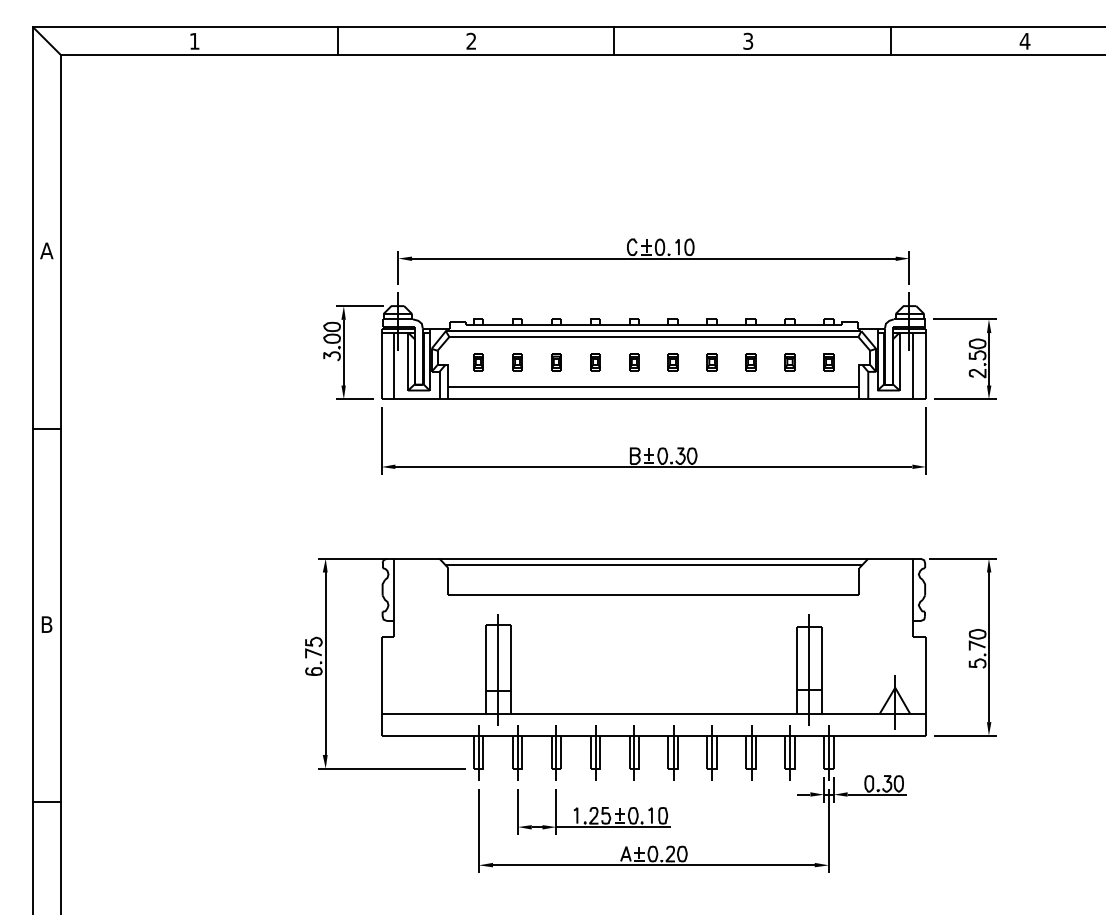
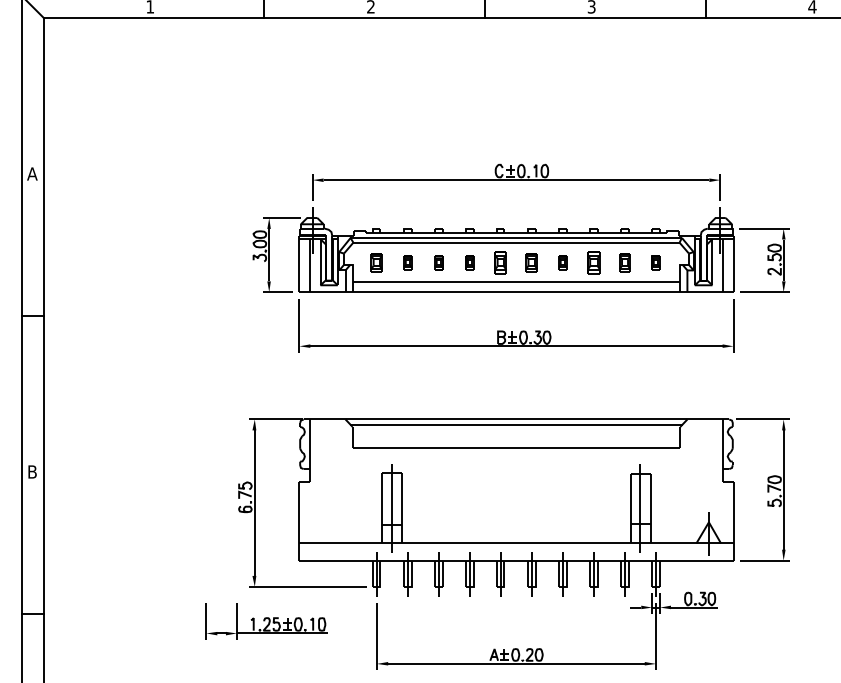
part: (478, 362) -> (376, 262), size x1.4
part: (634, 362) -> (501, 262), size x1.6
part: (672, 362) -> (531, 262), size x1.4
part: (750, 362) -> (593, 262), size x1.6
part: (789, 362) -> (624, 262), size x1.4
part: (593, 811) -> (266, 621), moved

